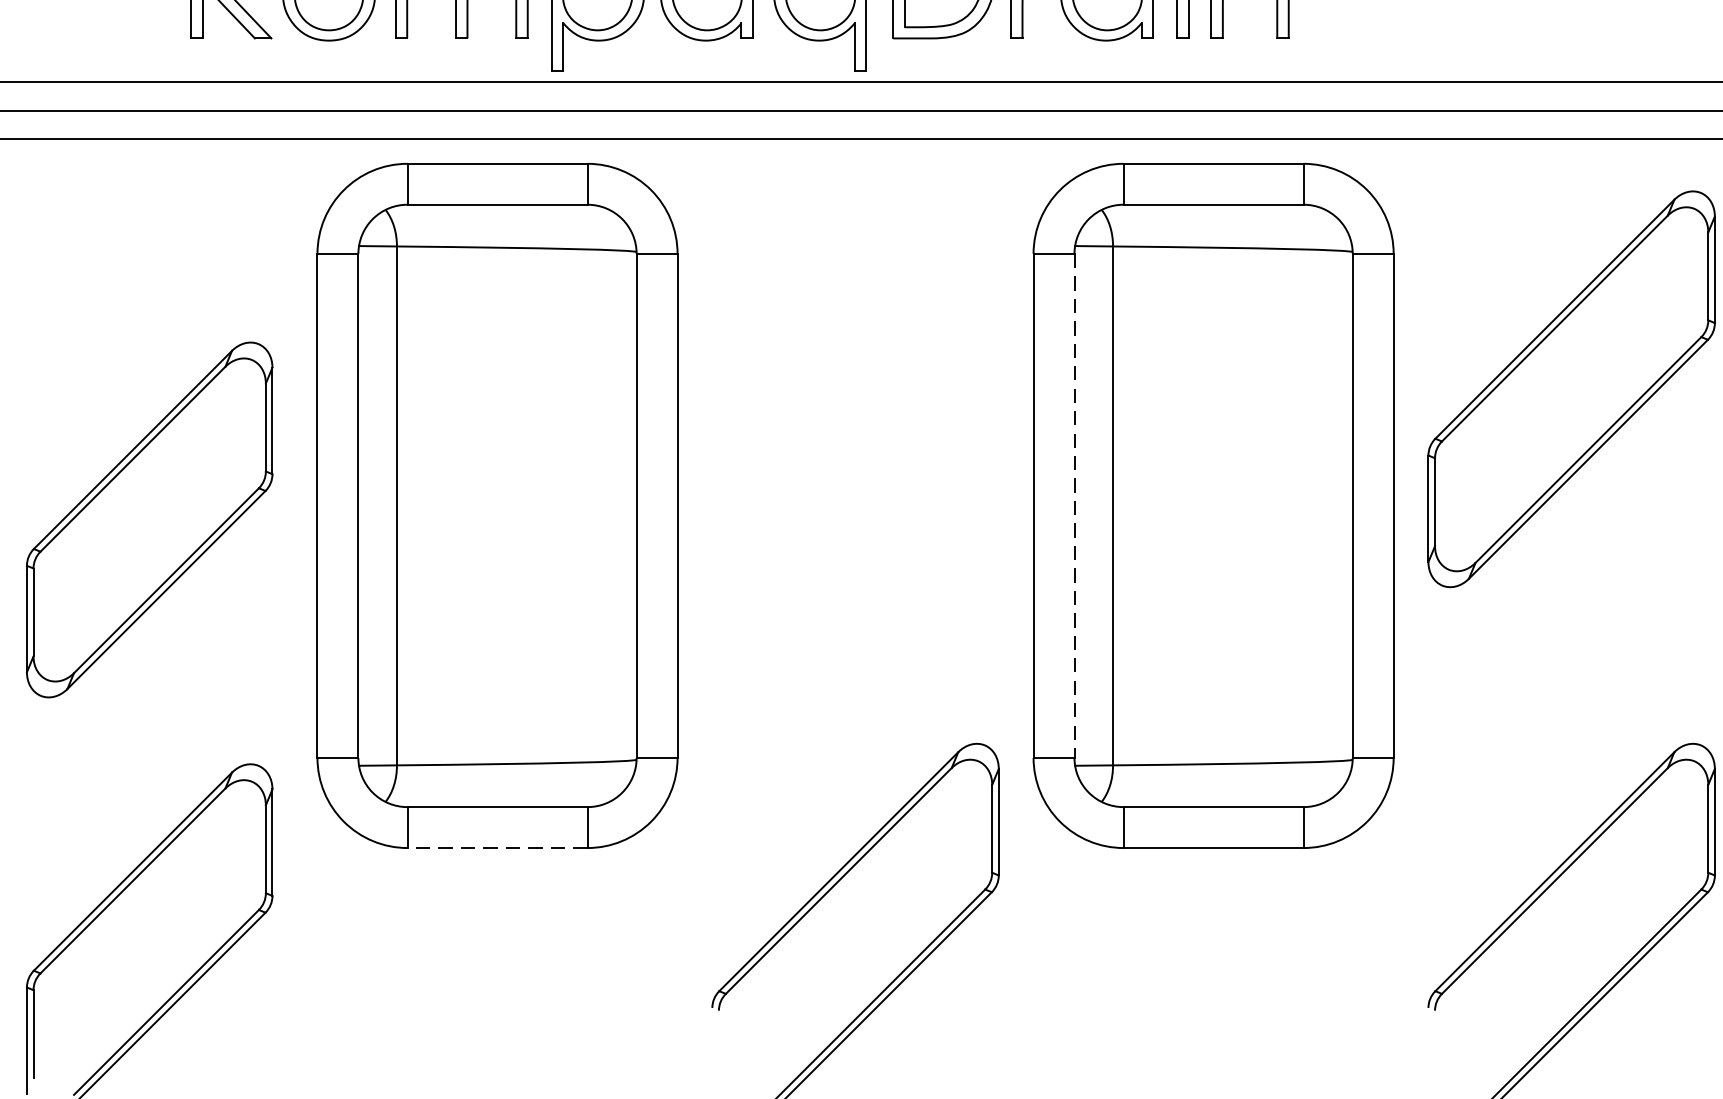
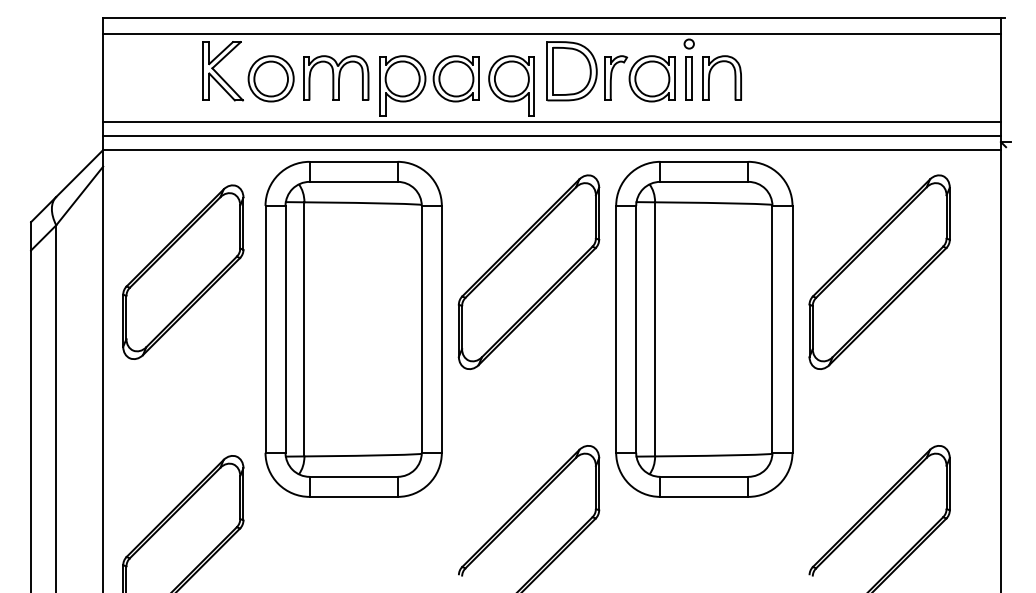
part: (854, 387) -> (528, 271), added
line: (1075, 506) -> (636, 329), dashed -> solid
part: (149, 518) -> (183, 271), moved
line: (497, 847) -> (353, 496), dashed -> solid

